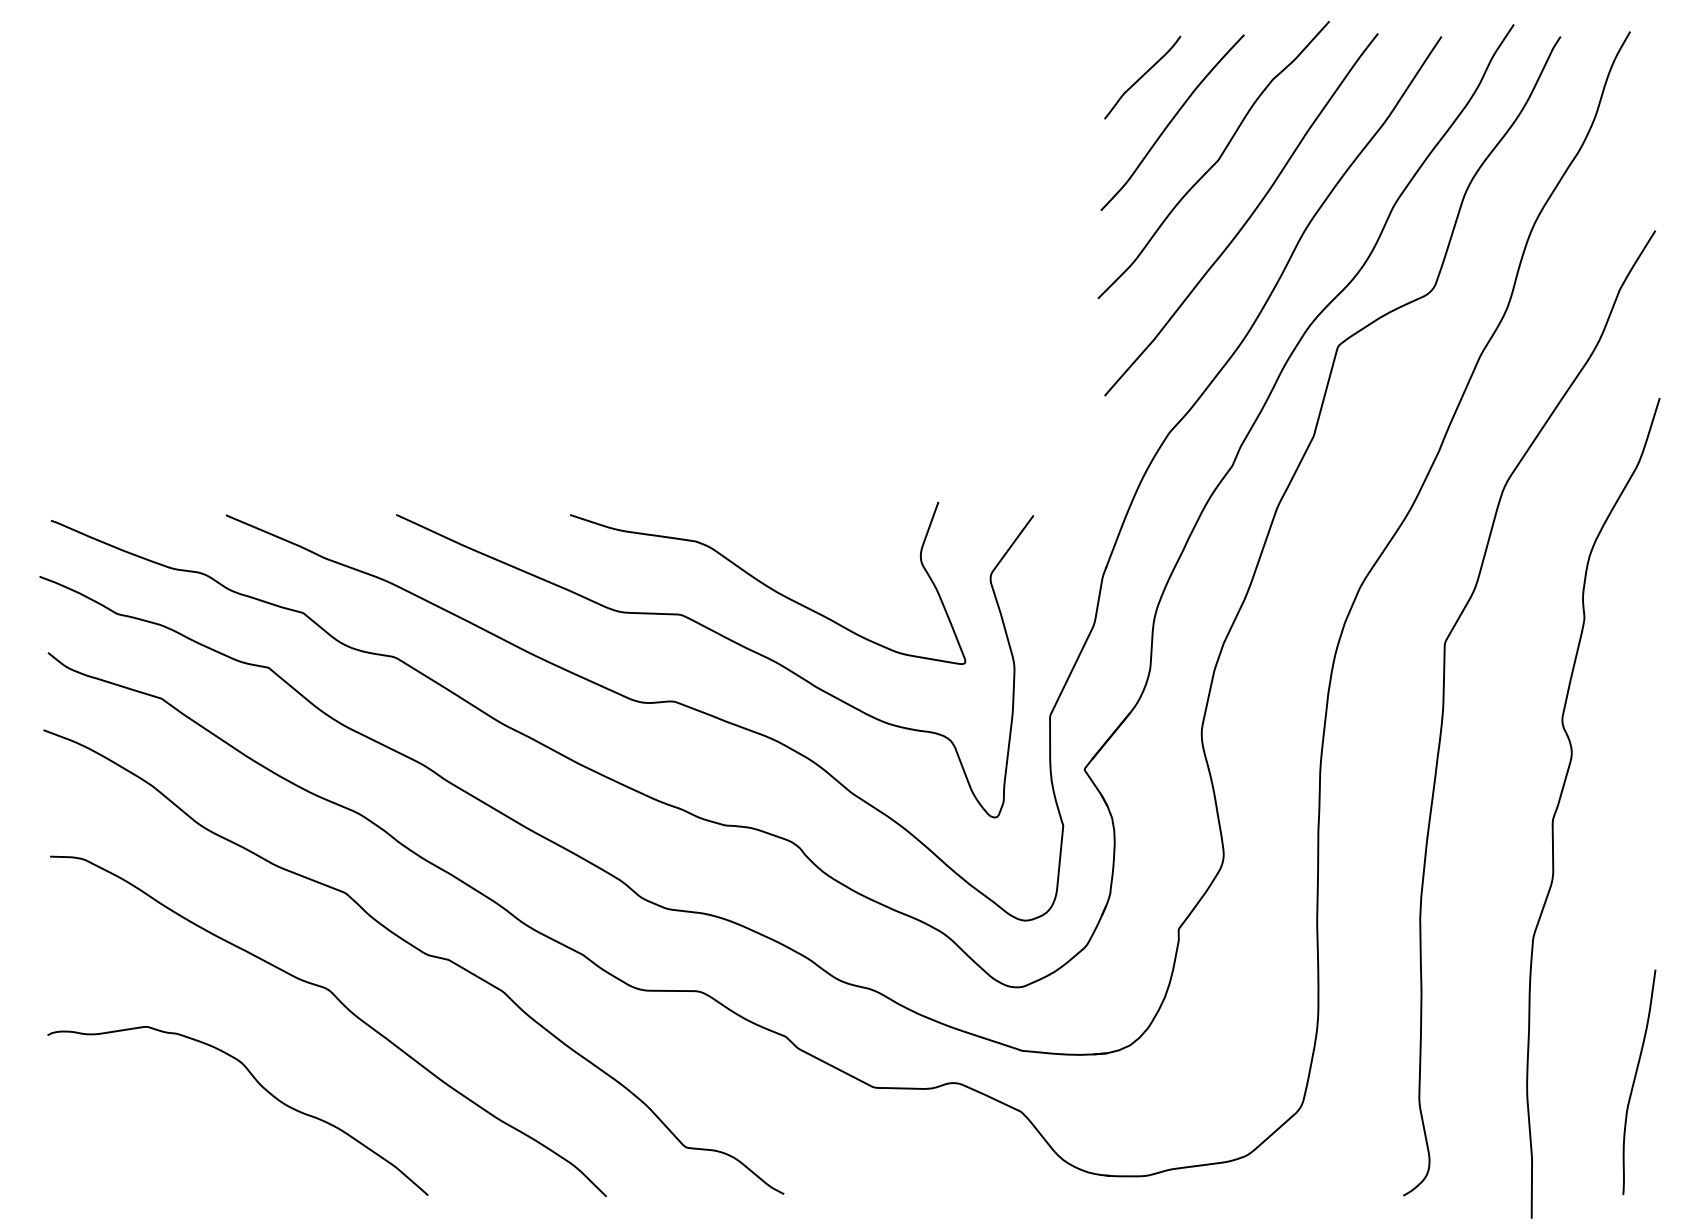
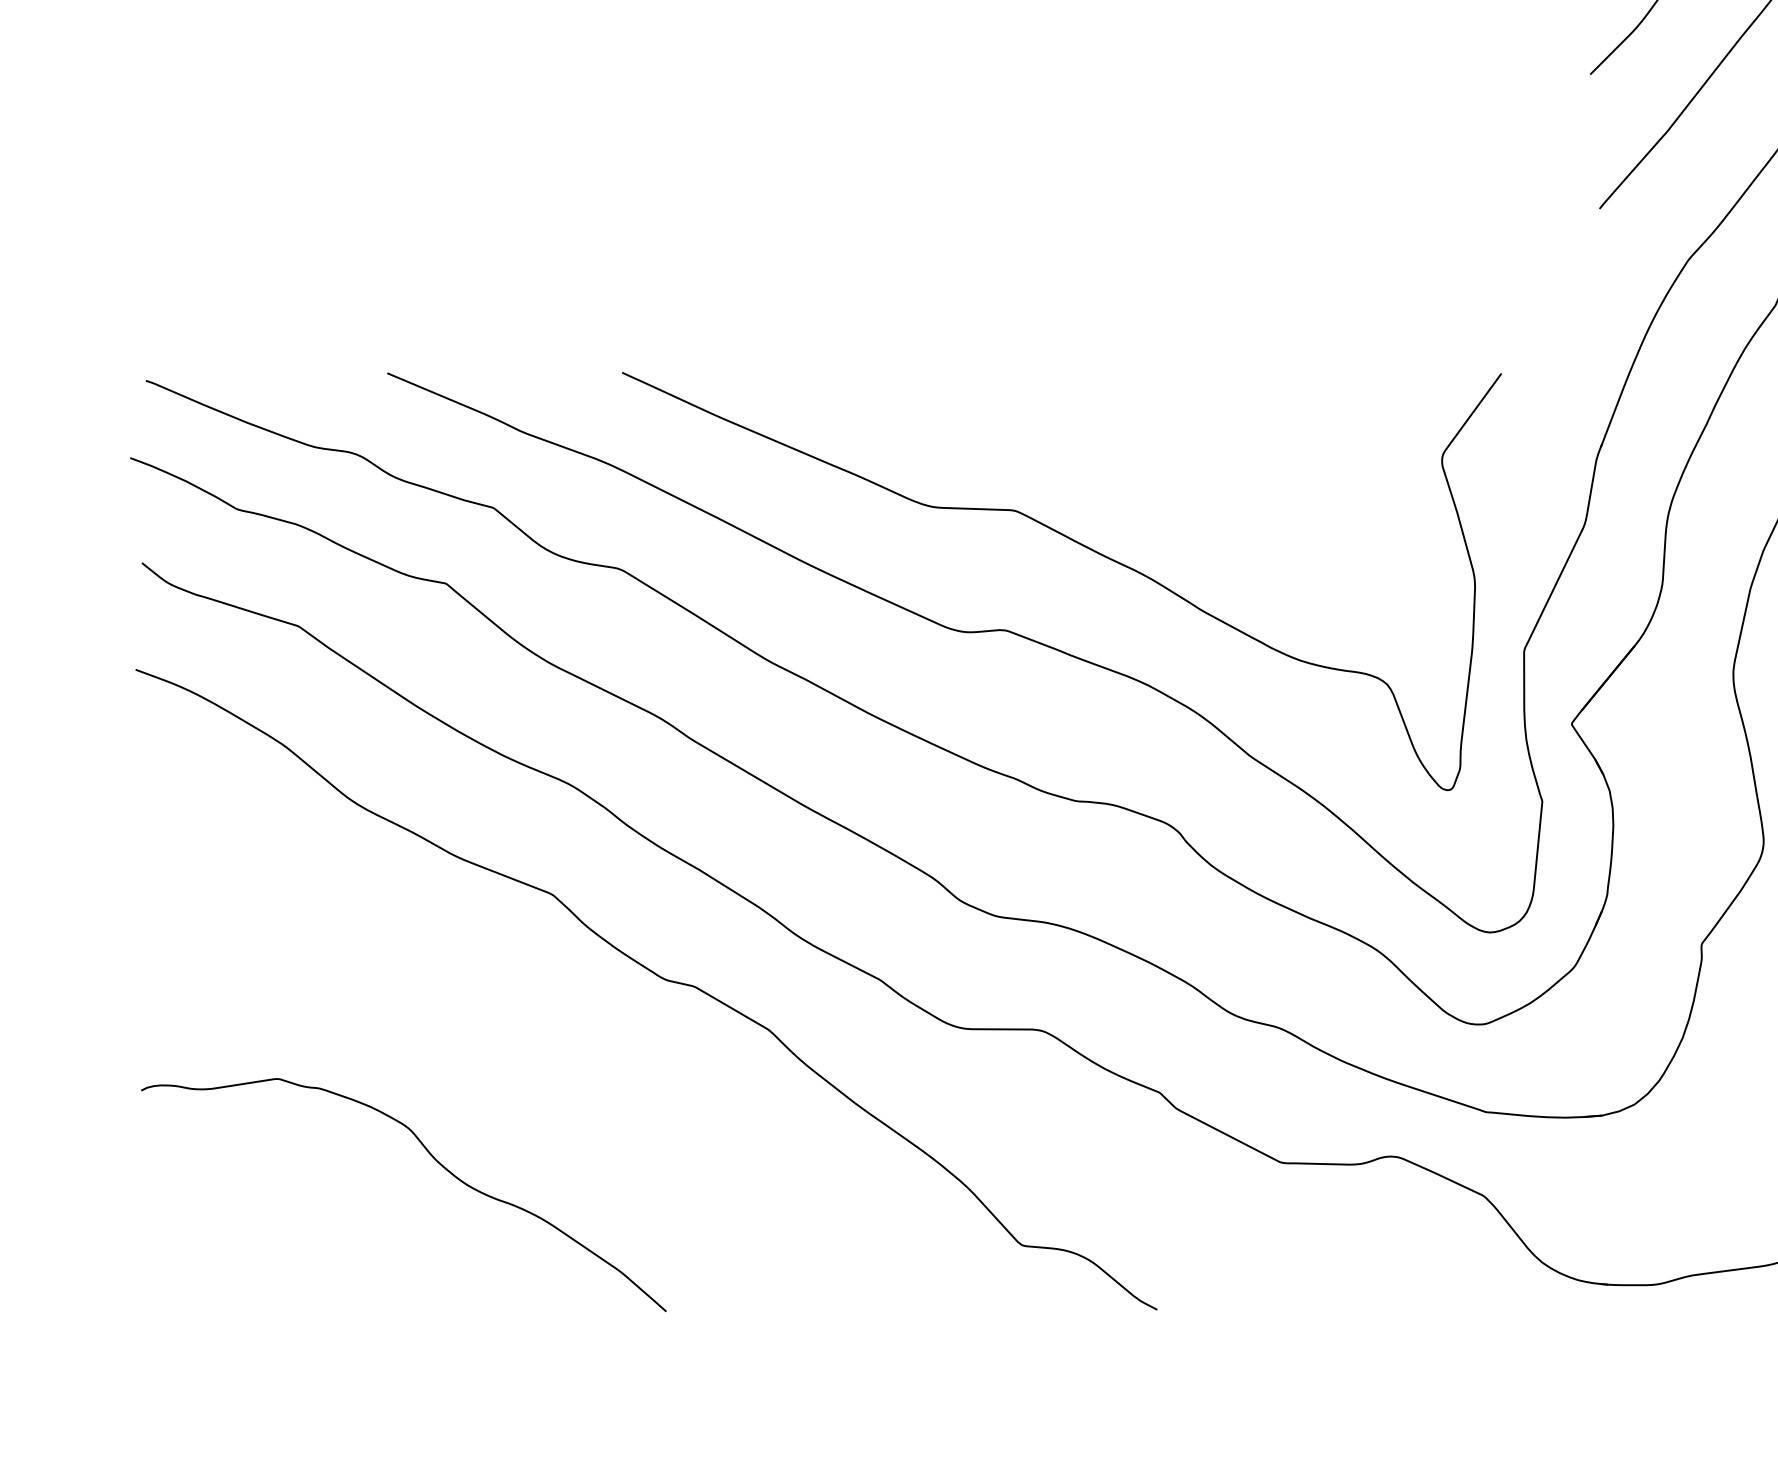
curve: (766, 584) -> (1132, 468), removed
curve: (345, 1008) -> (552, 1053), removed

